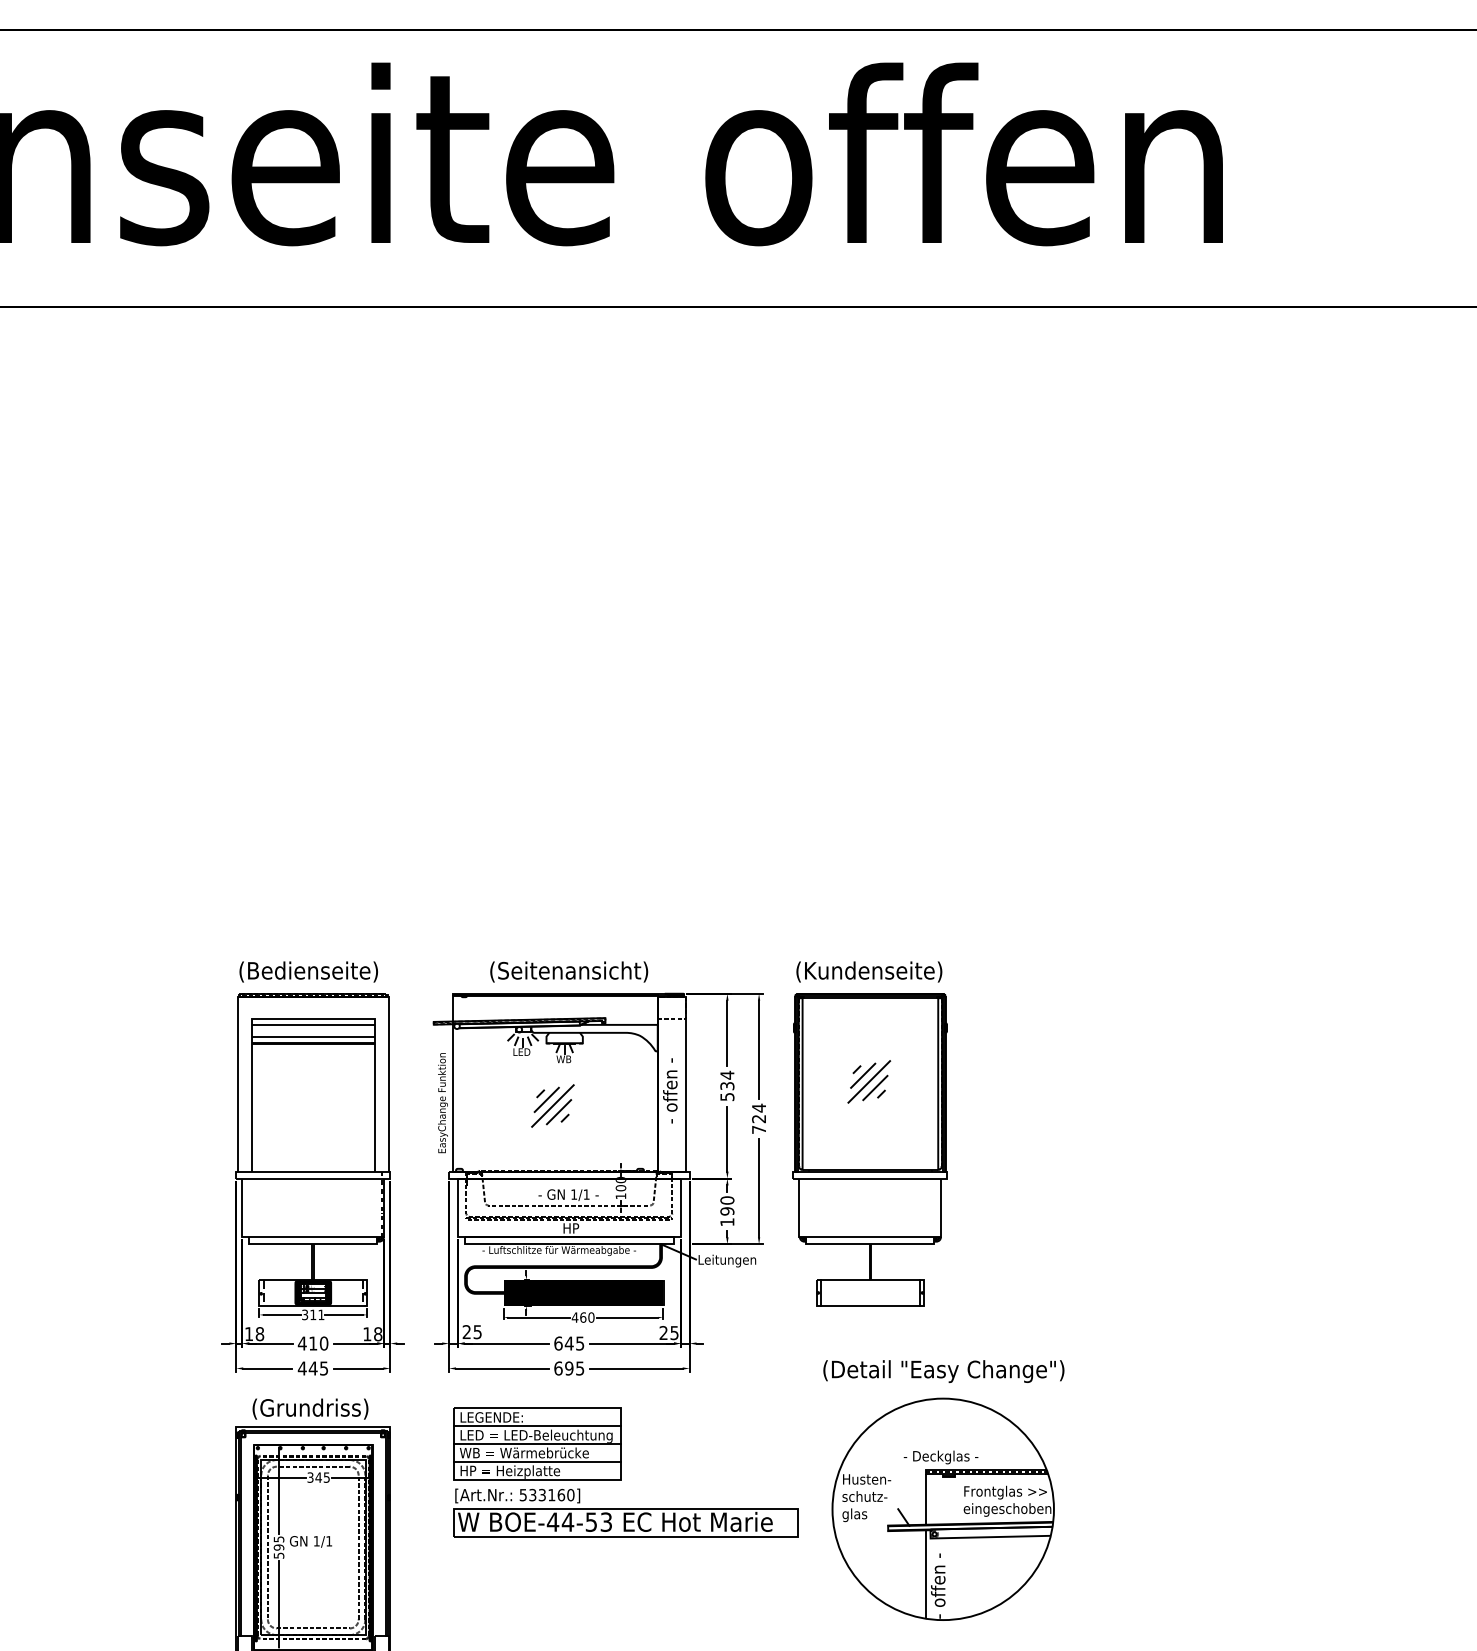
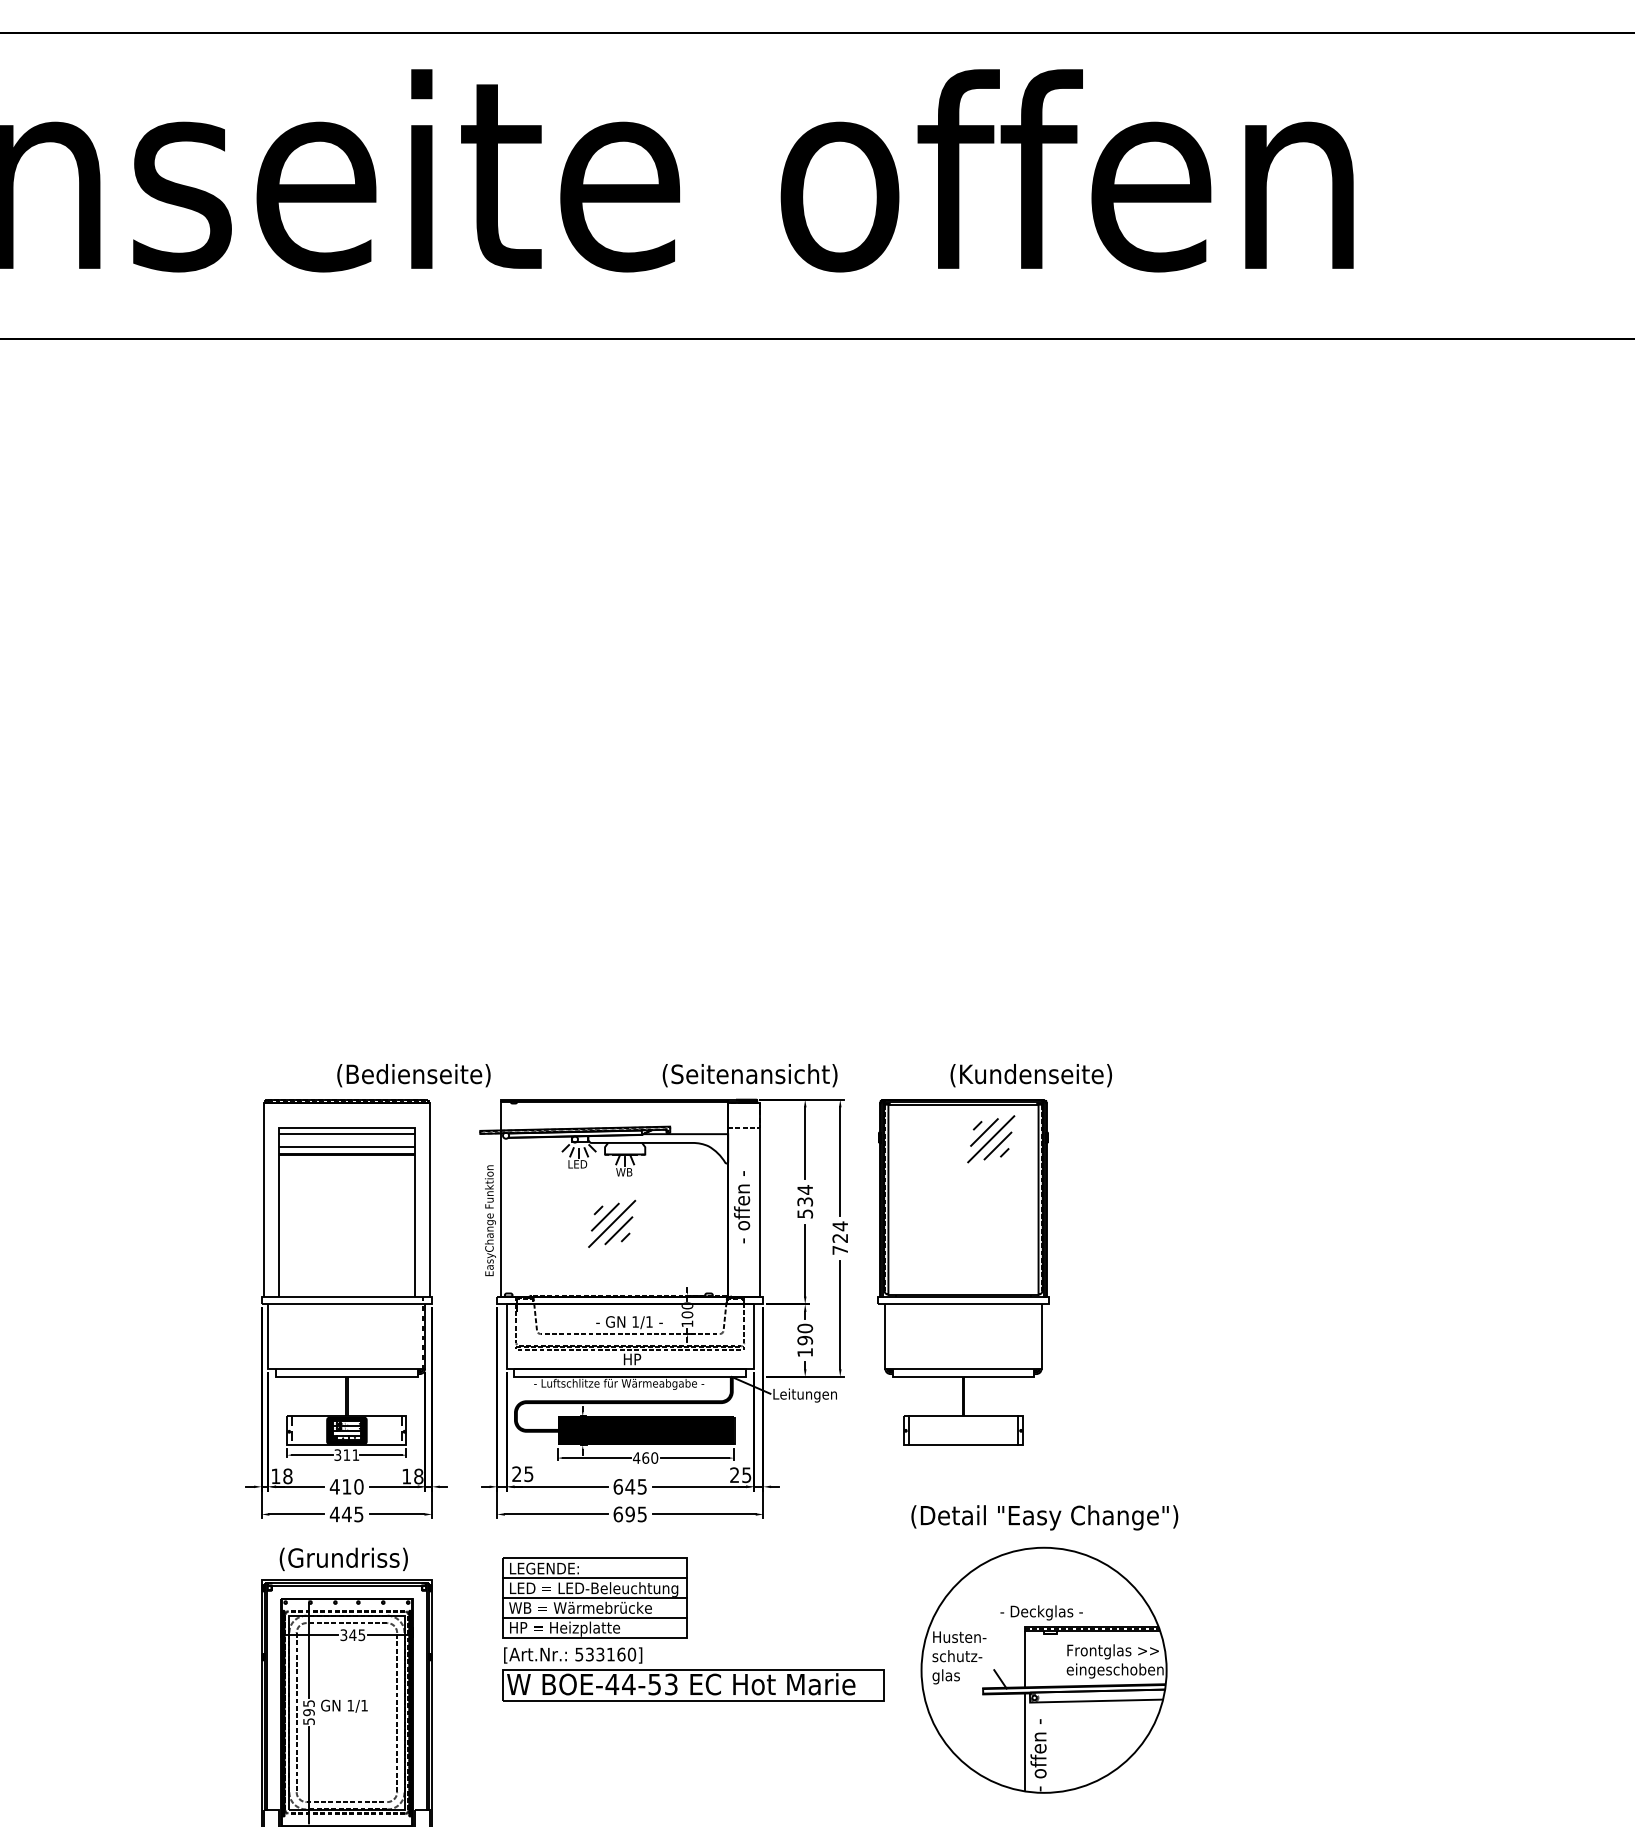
text: (308, 971) -> (413, 1075), moved
text: (568, 971) -> (749, 1075), moved
text: (868, 971) -> (1030, 1075), moved
part: (869, 1082) -> (991, 1139), moved

